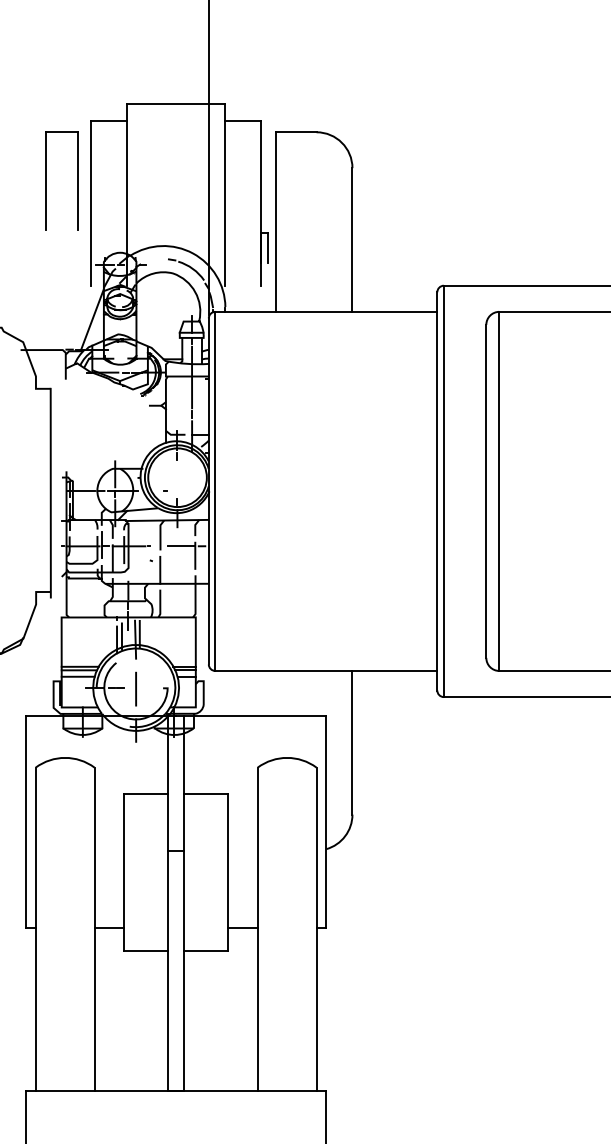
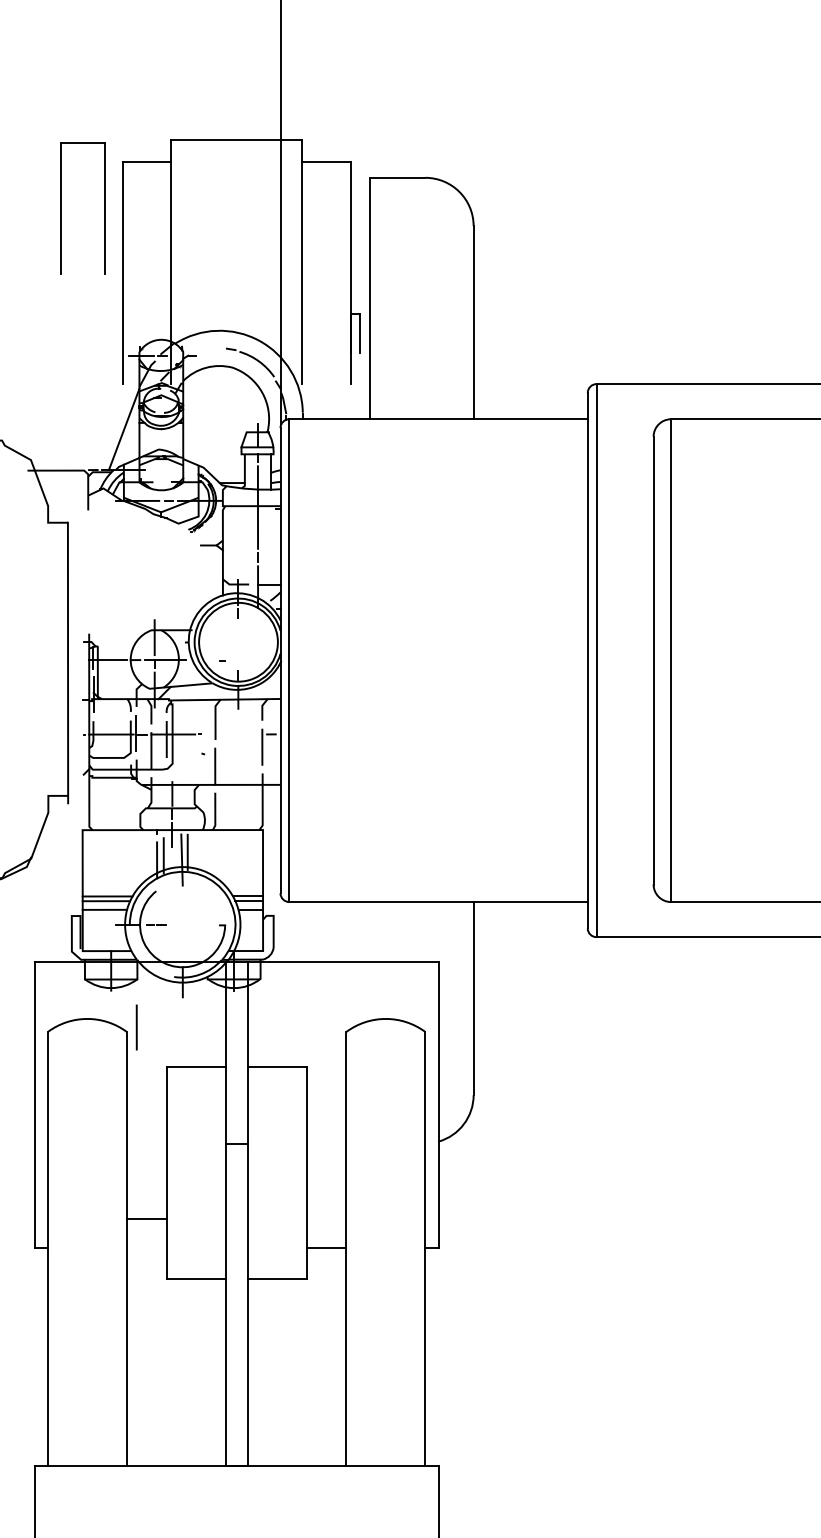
part: (45, 181) -> (61, 208), moved
line: (181, 546) -> (243, 734), removed
line: (135, 689) -> (136, 1027), moved
line: (109, 927) -> (146, 1218), moved

